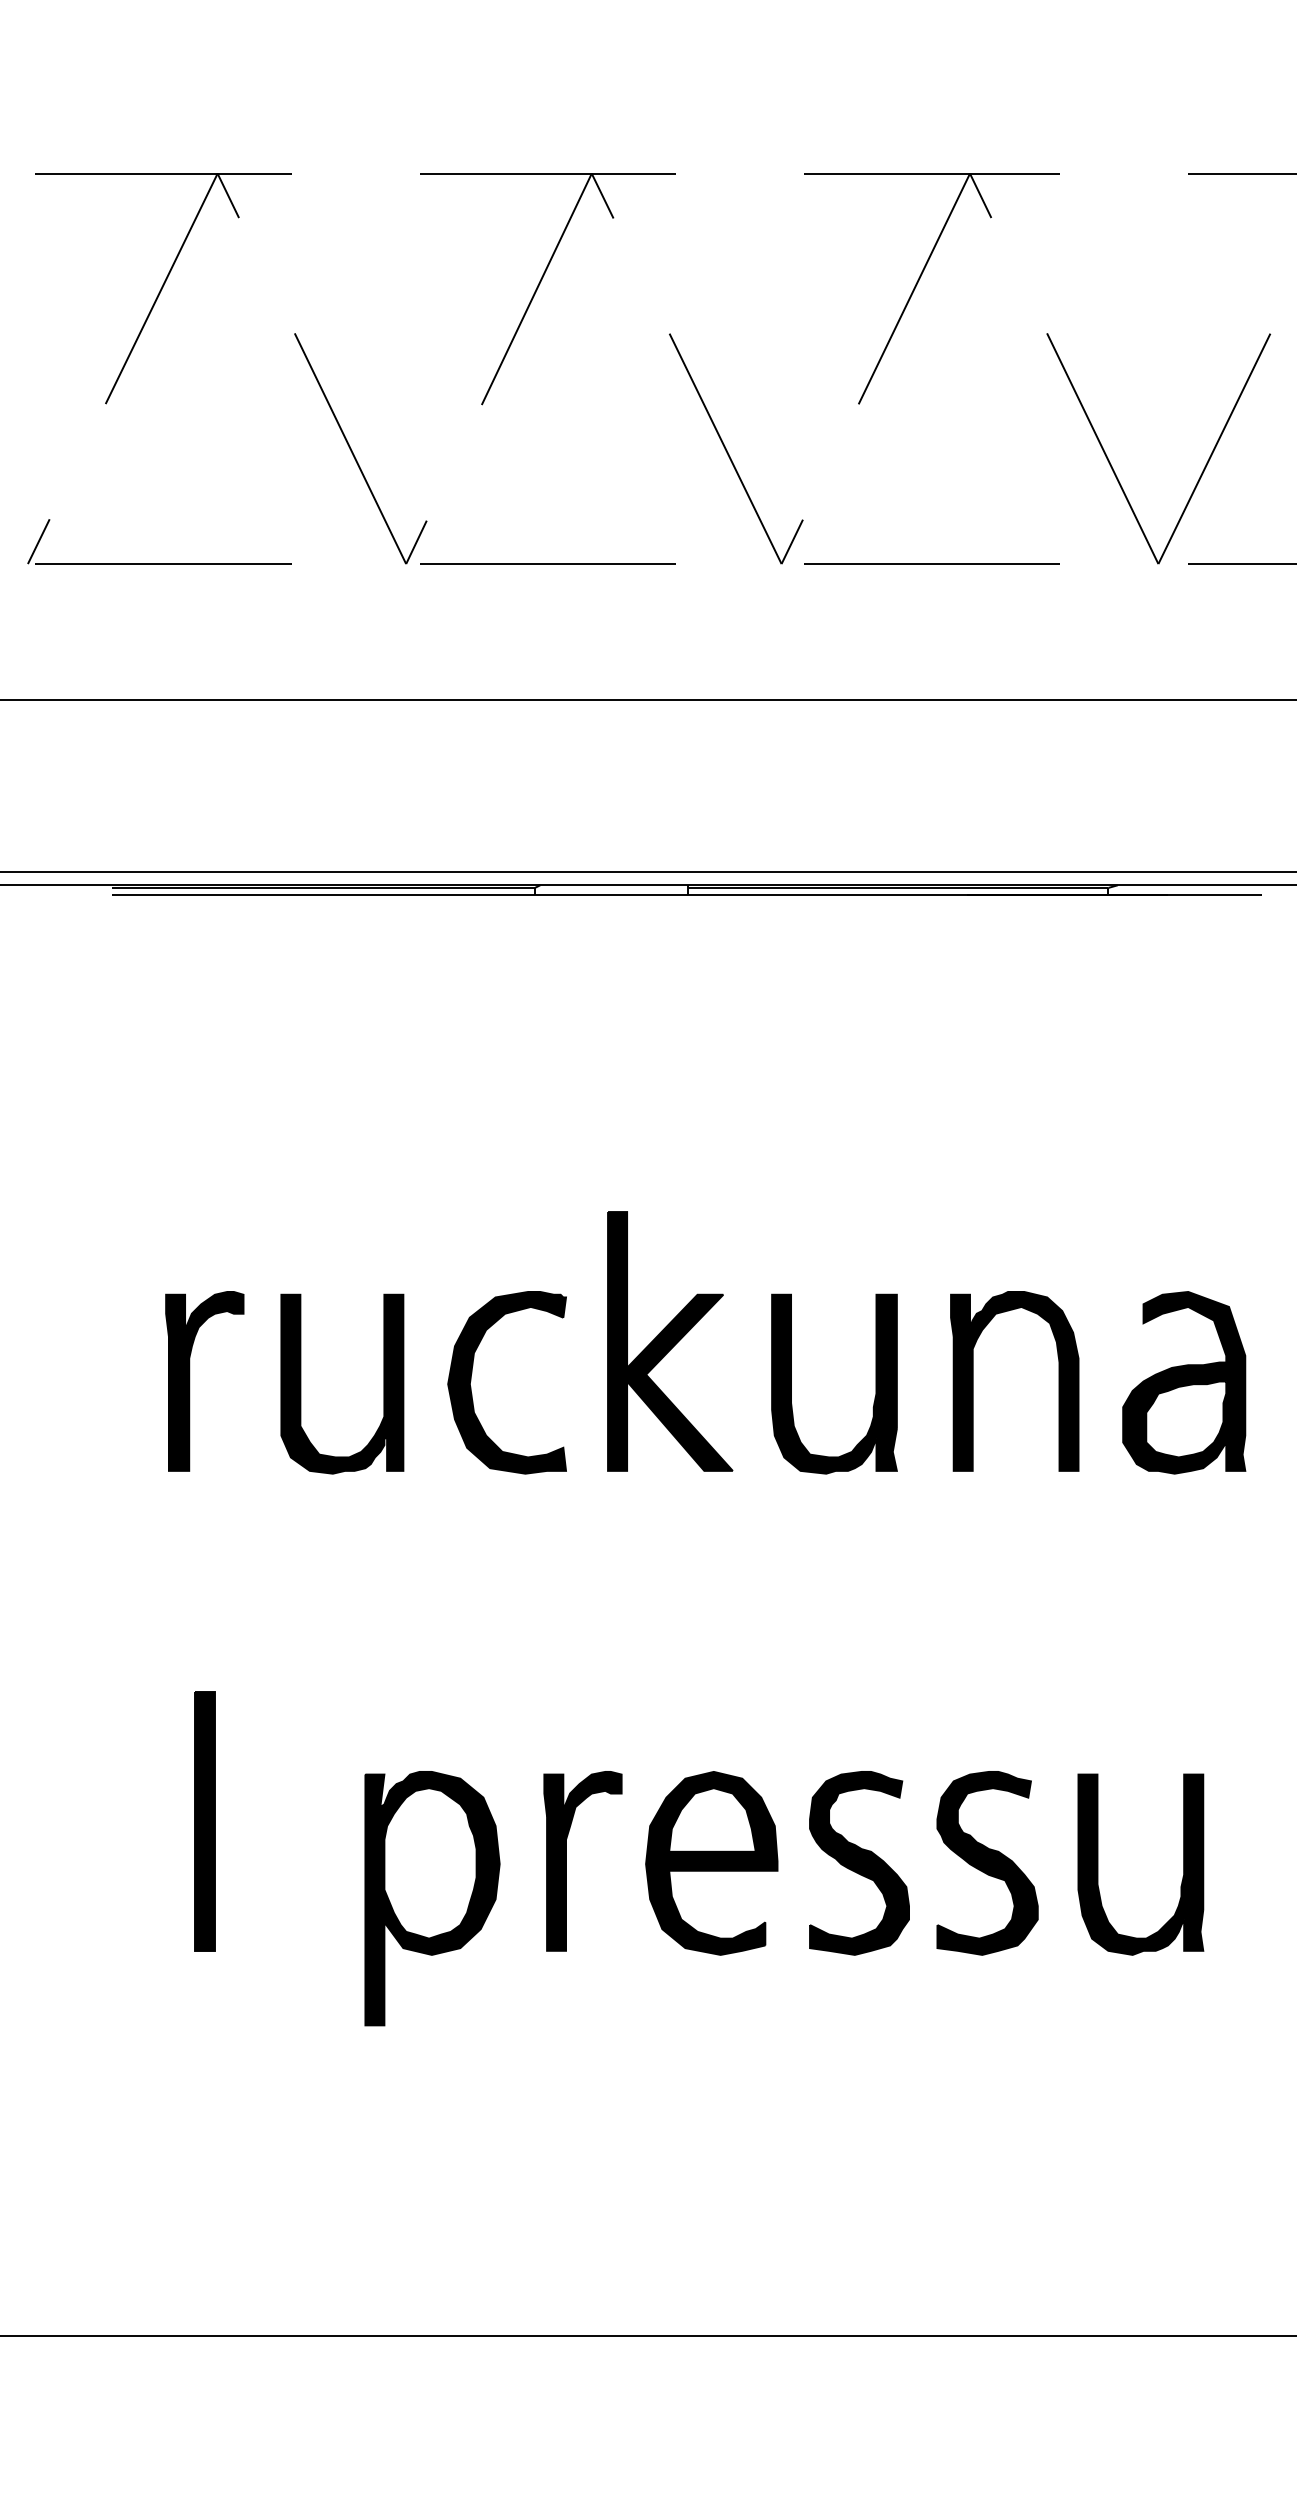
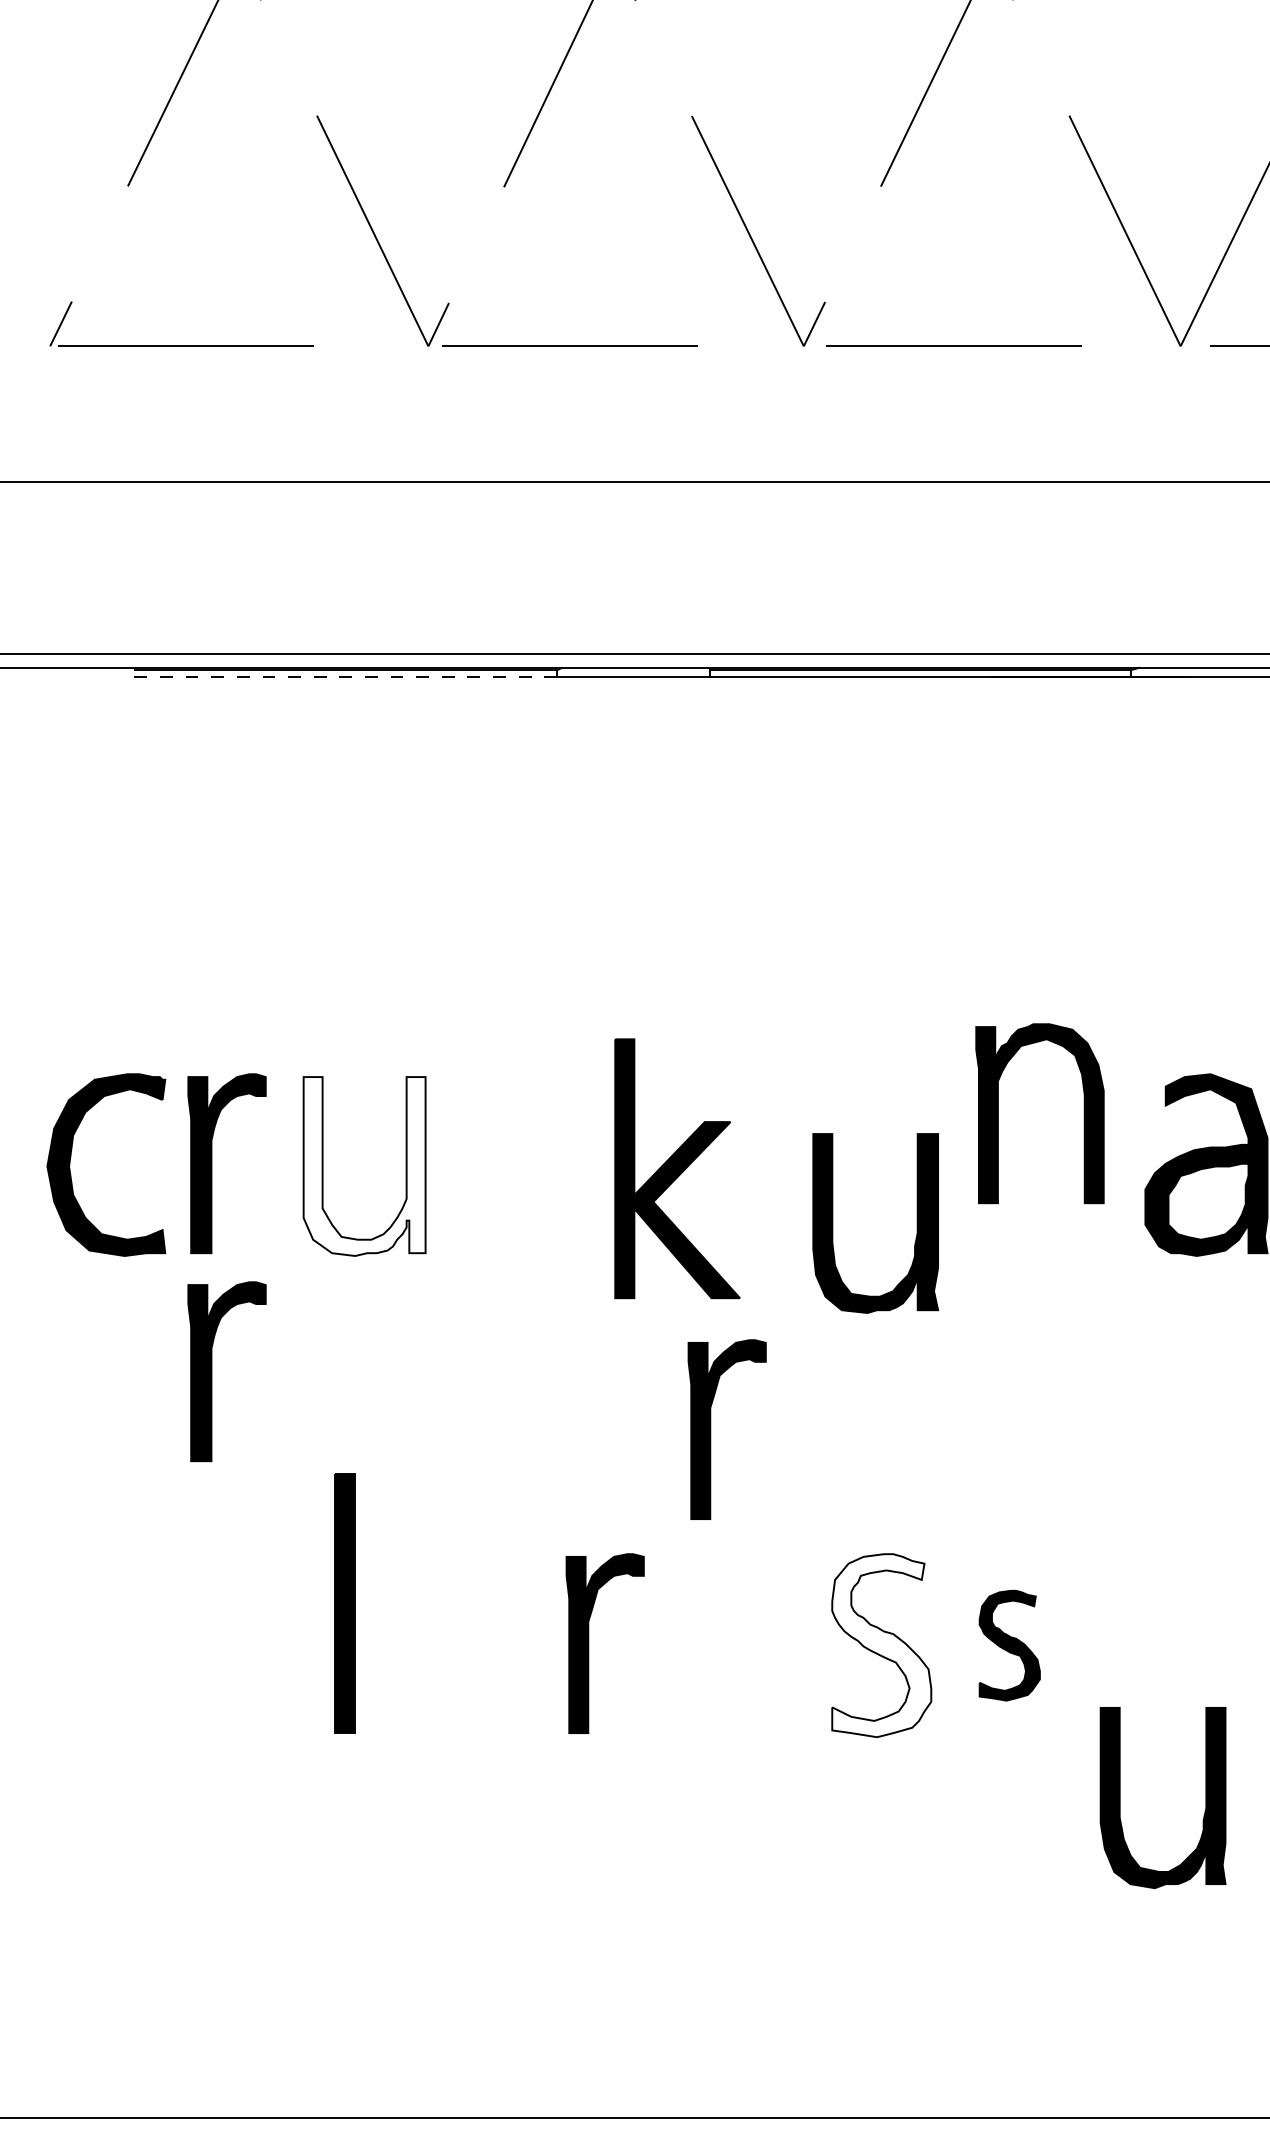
line: (322, 894) -> (344, 676), solid -> dashed
part: (670, 1341) -> (677, 1168), moved
part: (471, 1381) -> (70, 1163), moved
part: (973, 1381) -> (998, 1113), moved
fill: (342, 1383) -> (364, 1165), removed
part: (875, 1383) -> (916, 1222), moved
part: (190, 1589) -> (212, 1371), added
part: (688, 1647) -> (710, 1429), added
part: (204, 1821) -> (344, 1603), moved
fill: (859, 1862) -> (881, 1644), removed
part: (711, 1863) -> (733, 1645), removed
part: (987, 1863) -> (1009, 1645), size x0.6
part: (1098, 1864) -> (1120, 1797), moved
part: (432, 1898) -> (454, 1680), removed

